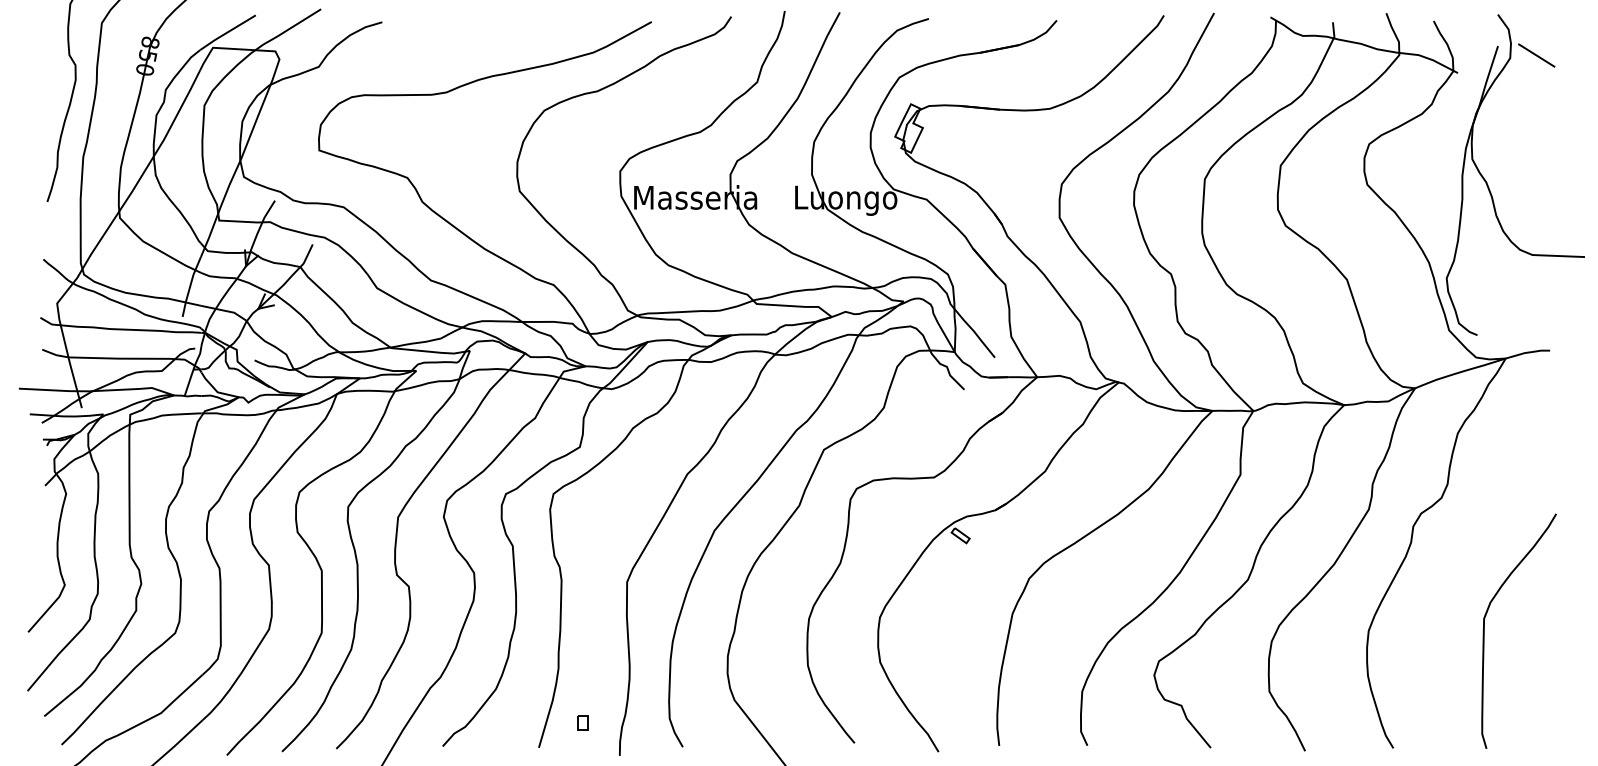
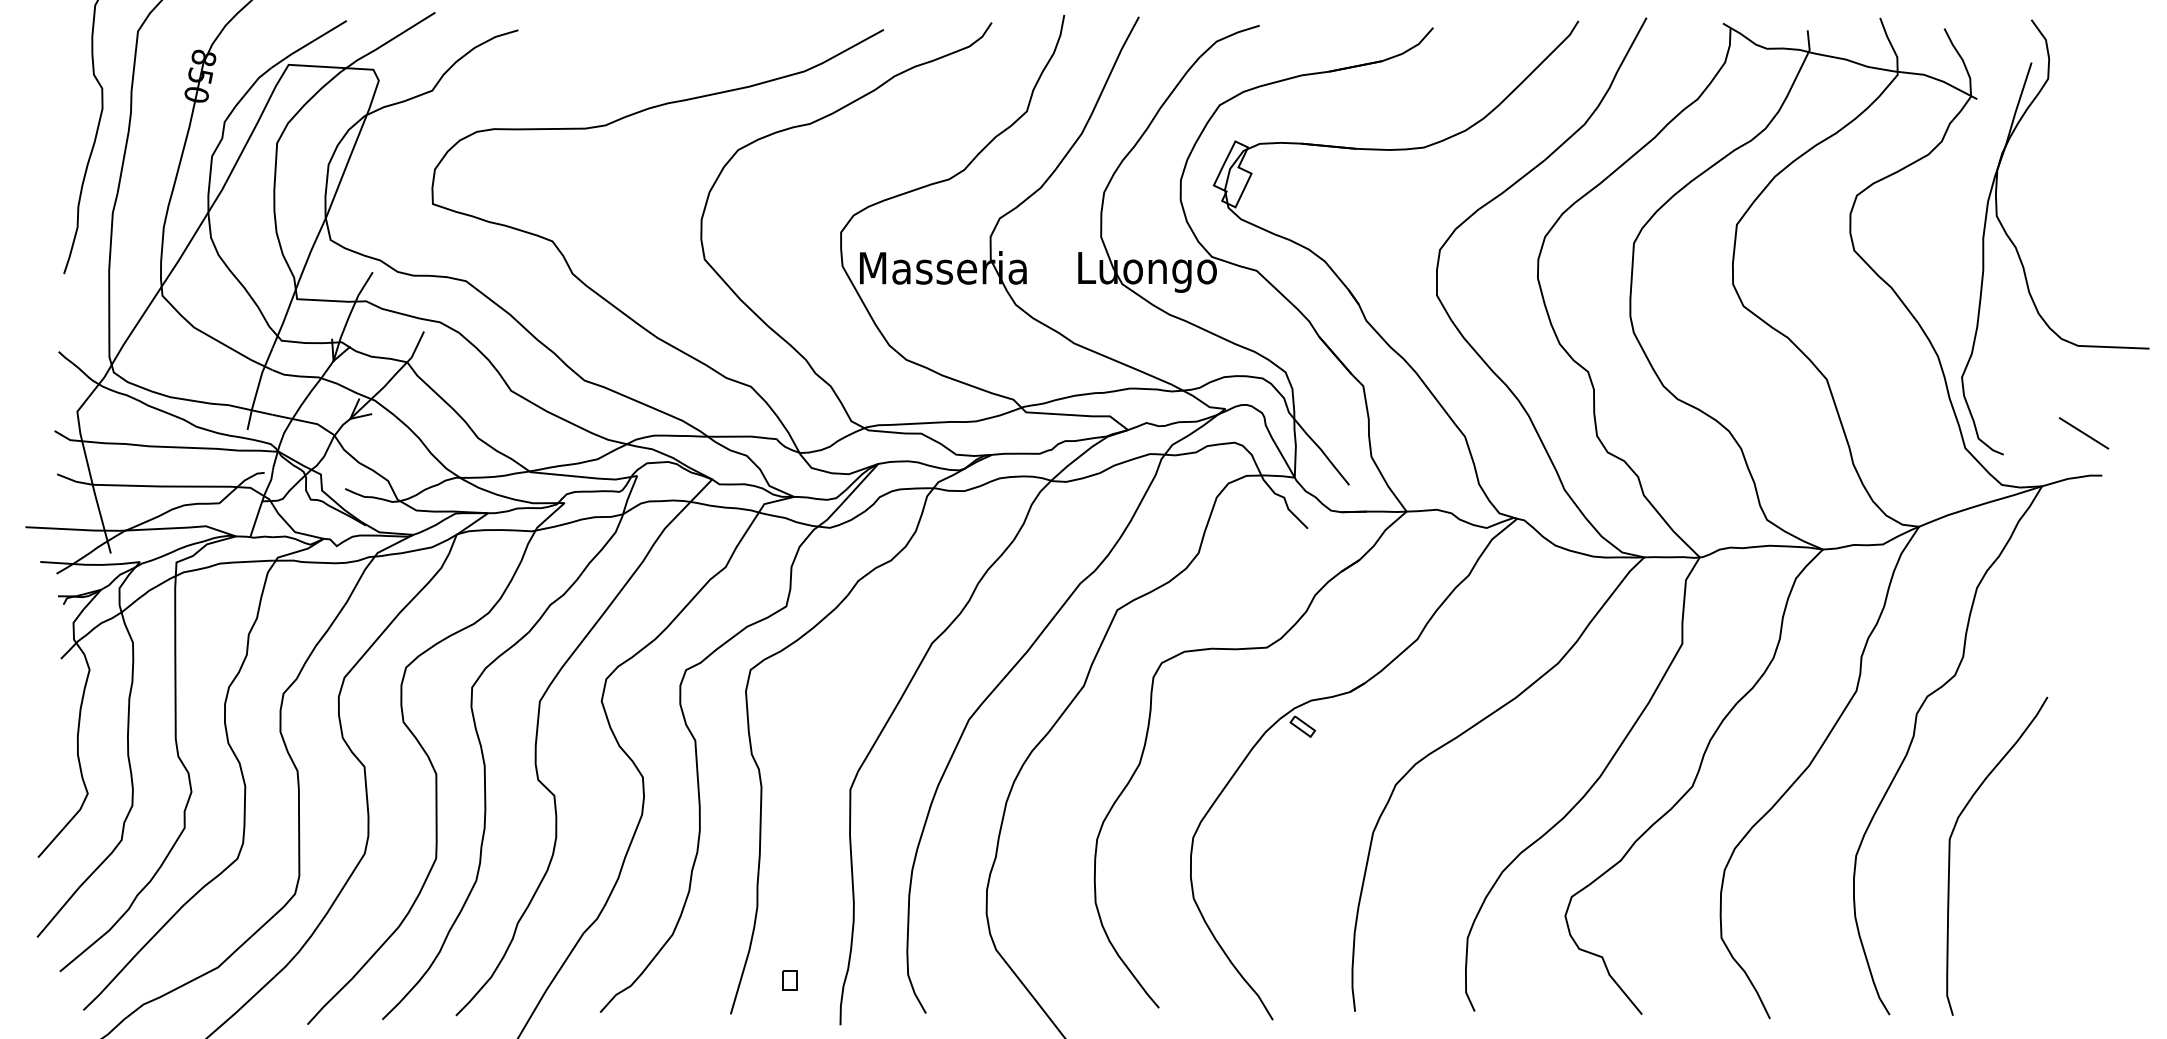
line: (1536, 55) -> (2083, 433), moved
curve: (1484, 630) -> (1950, 855), moved

